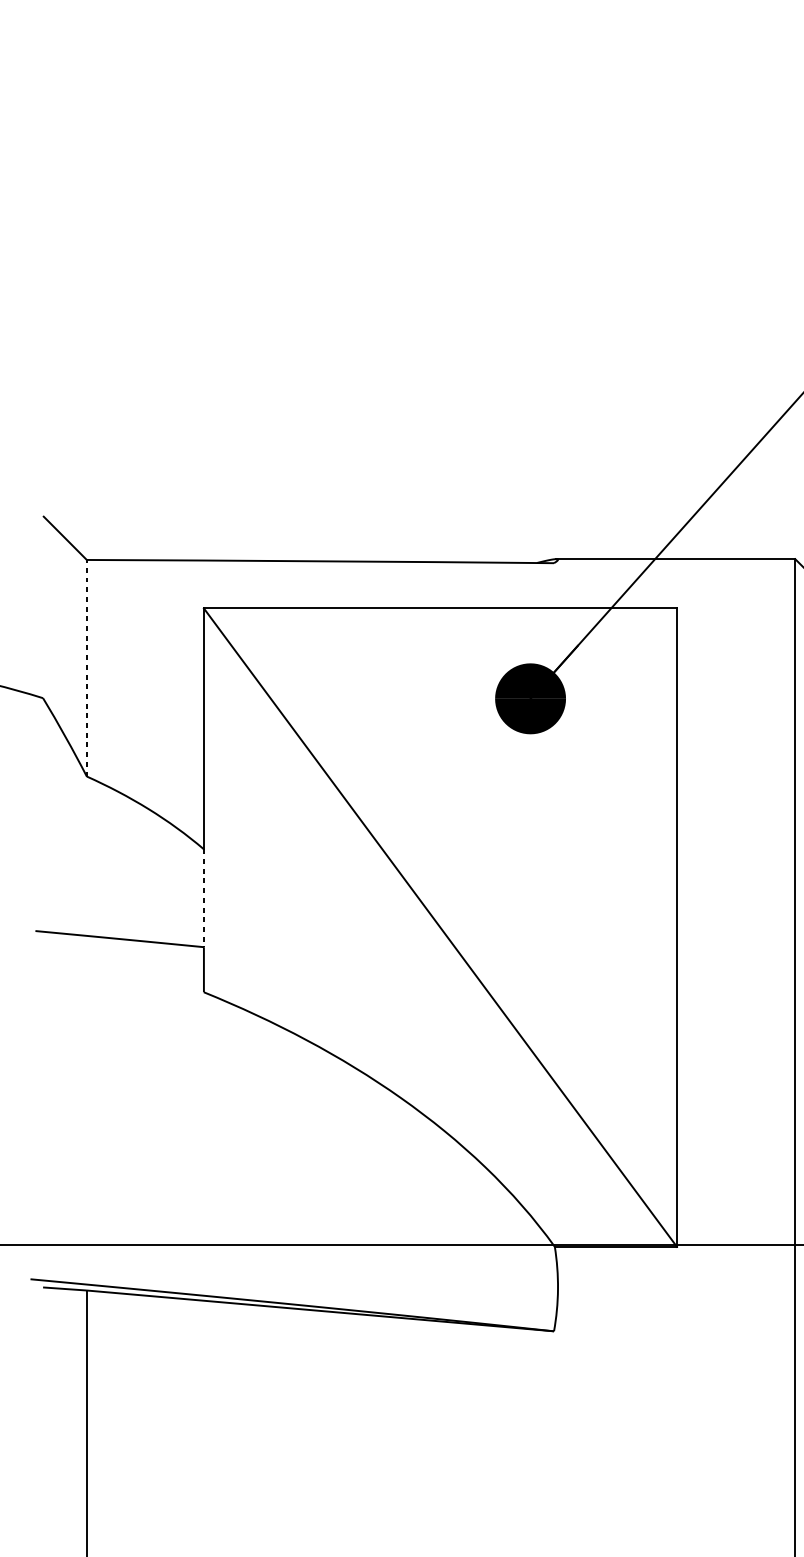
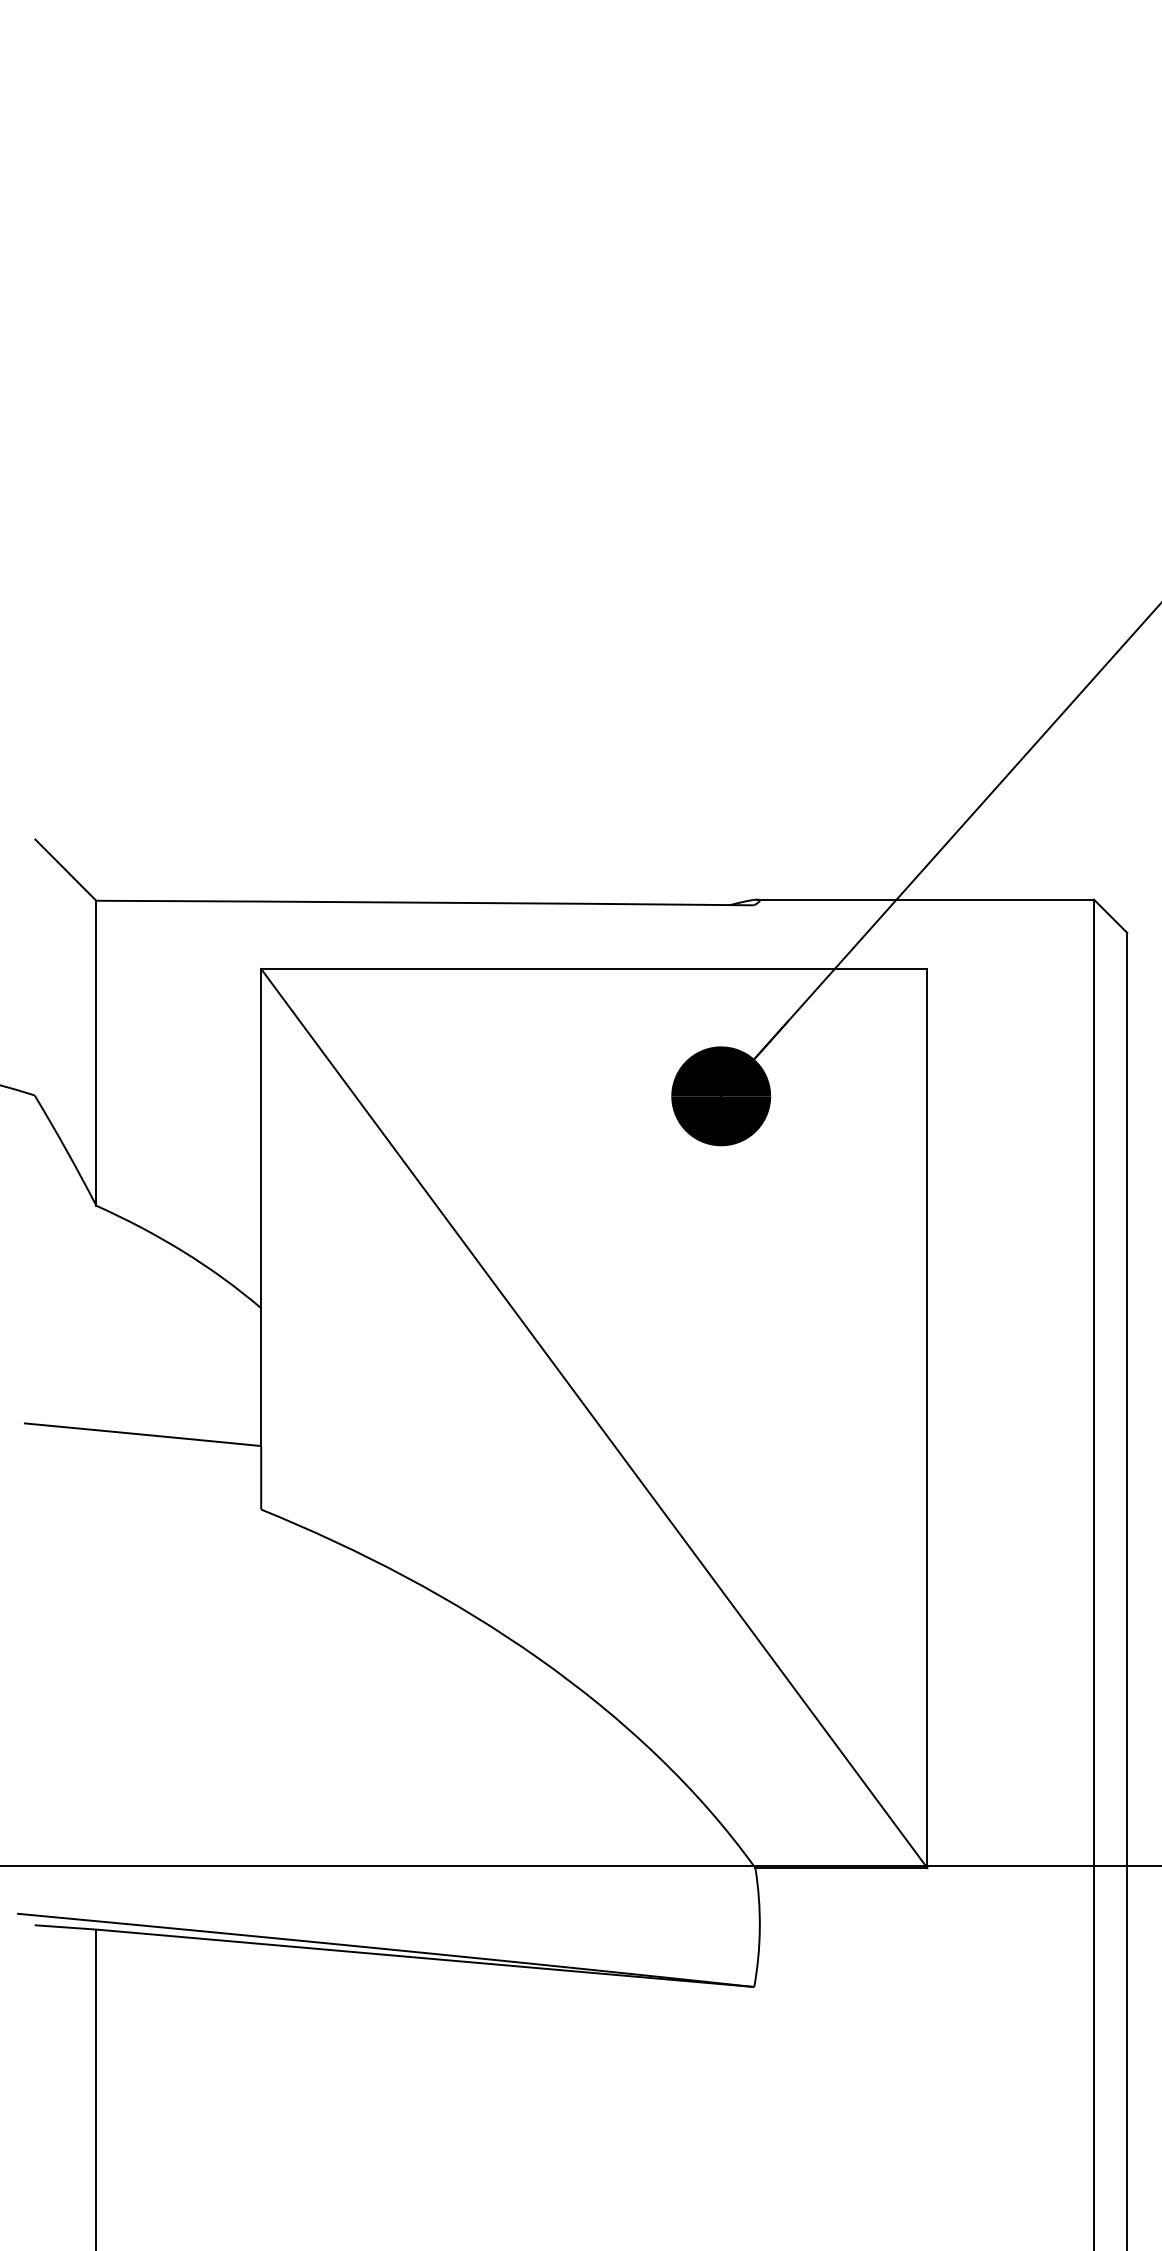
line: (86, 667) -> (96, 1052), dashed -> solid
line: (204, 898) -> (261, 1377), dashed -> solid

